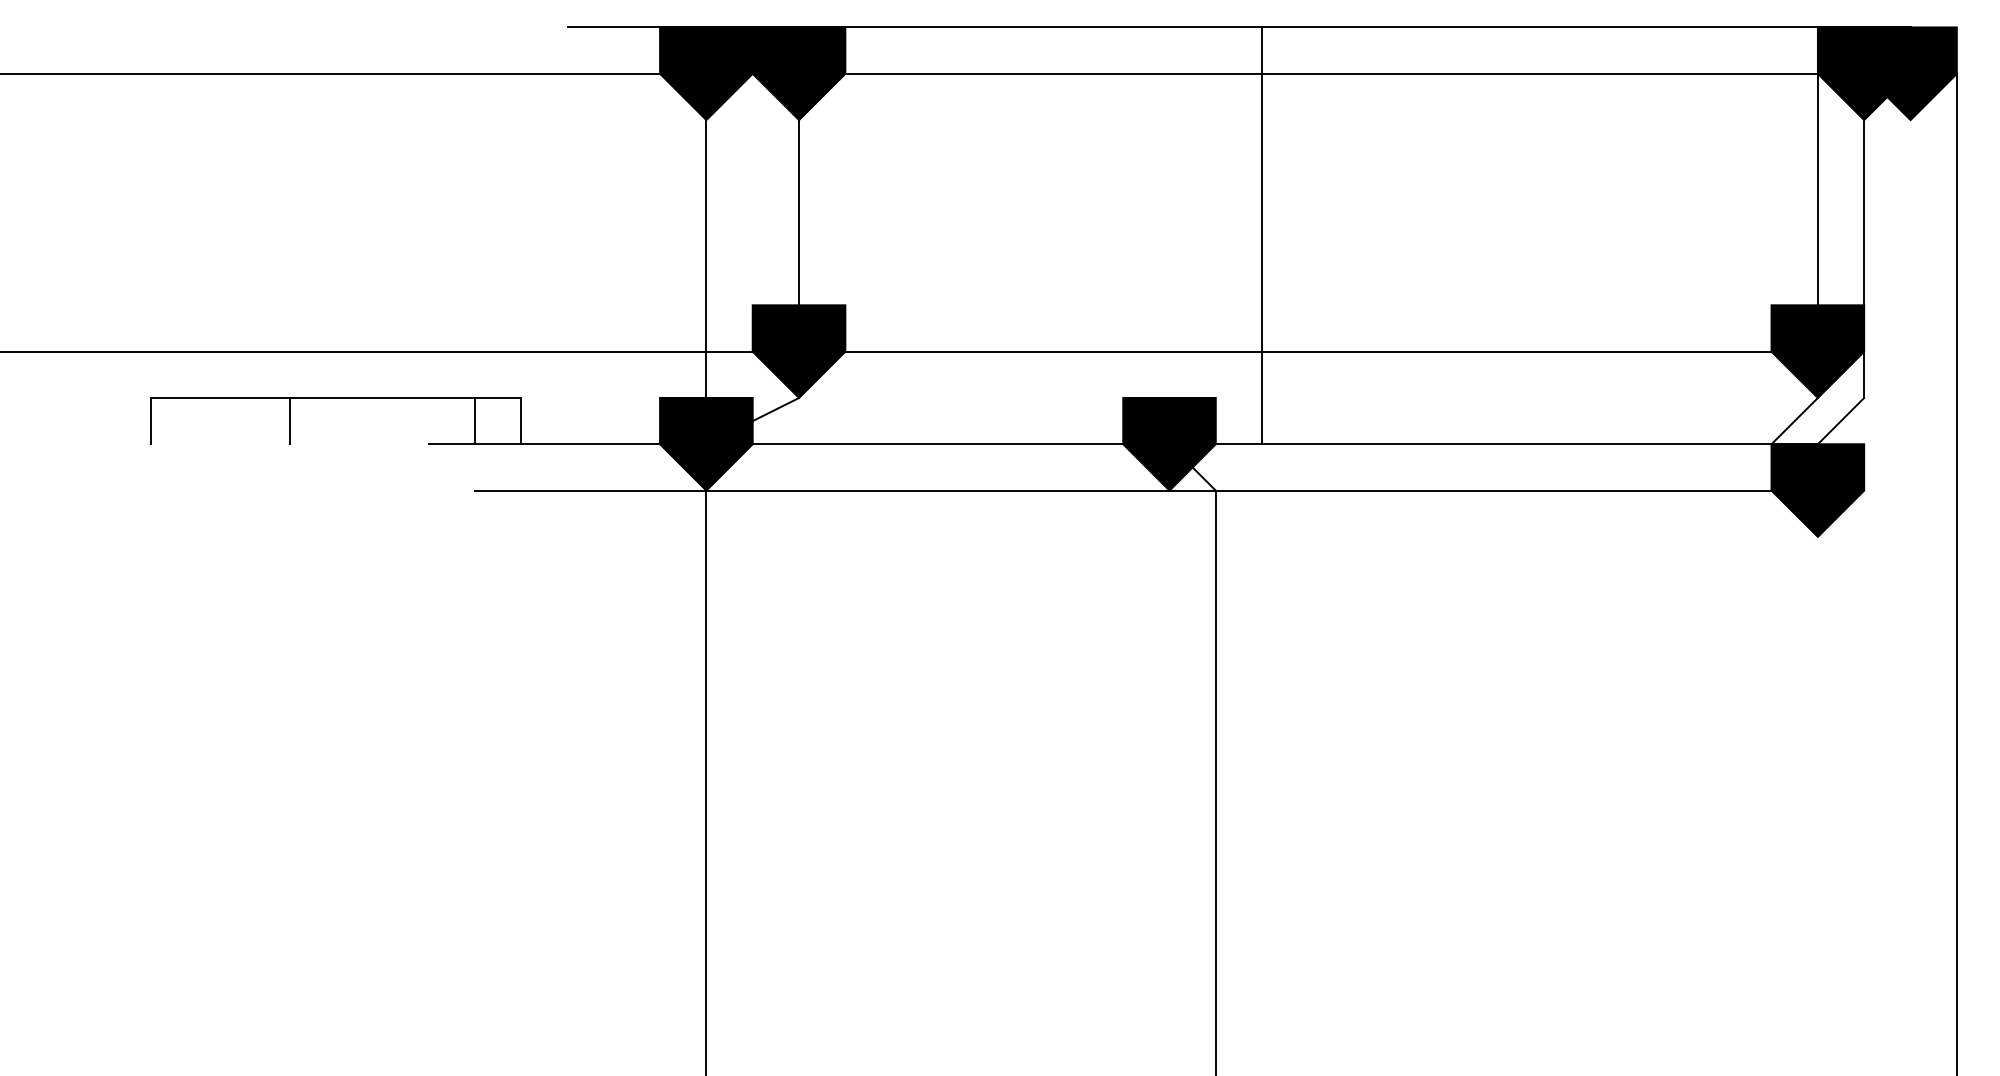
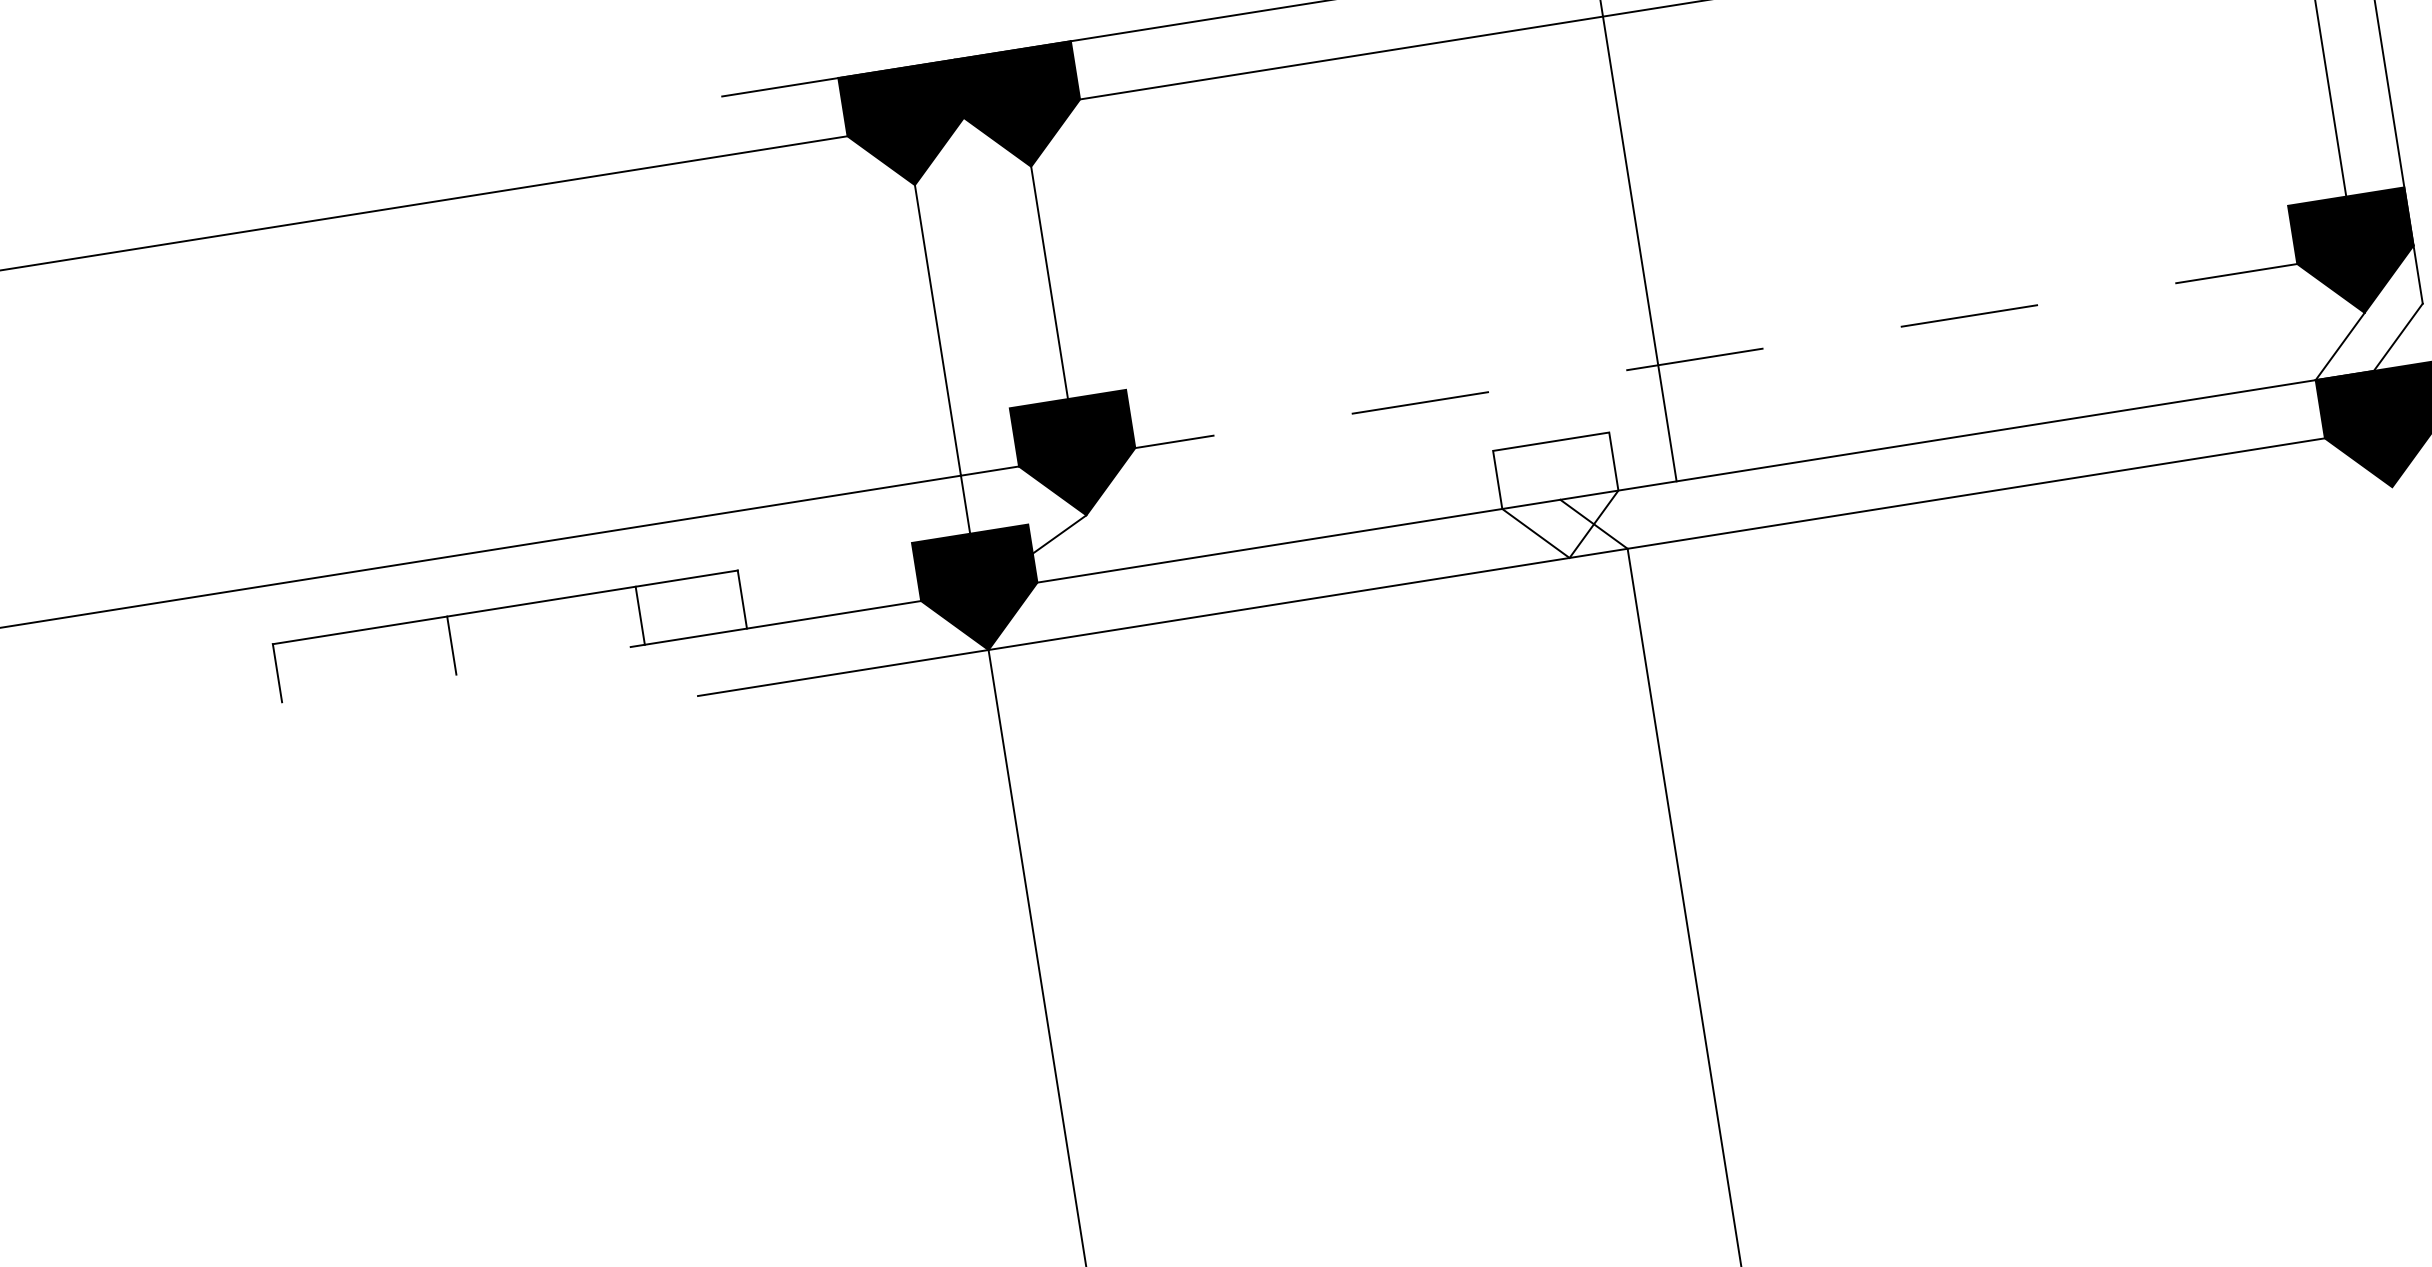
line: (1309, 351) -> (1717, 355), solid -> dashed
line: (474, 420) -> (639, 615), moved
fill: (1169, 443) -> (1560, 498), removed

